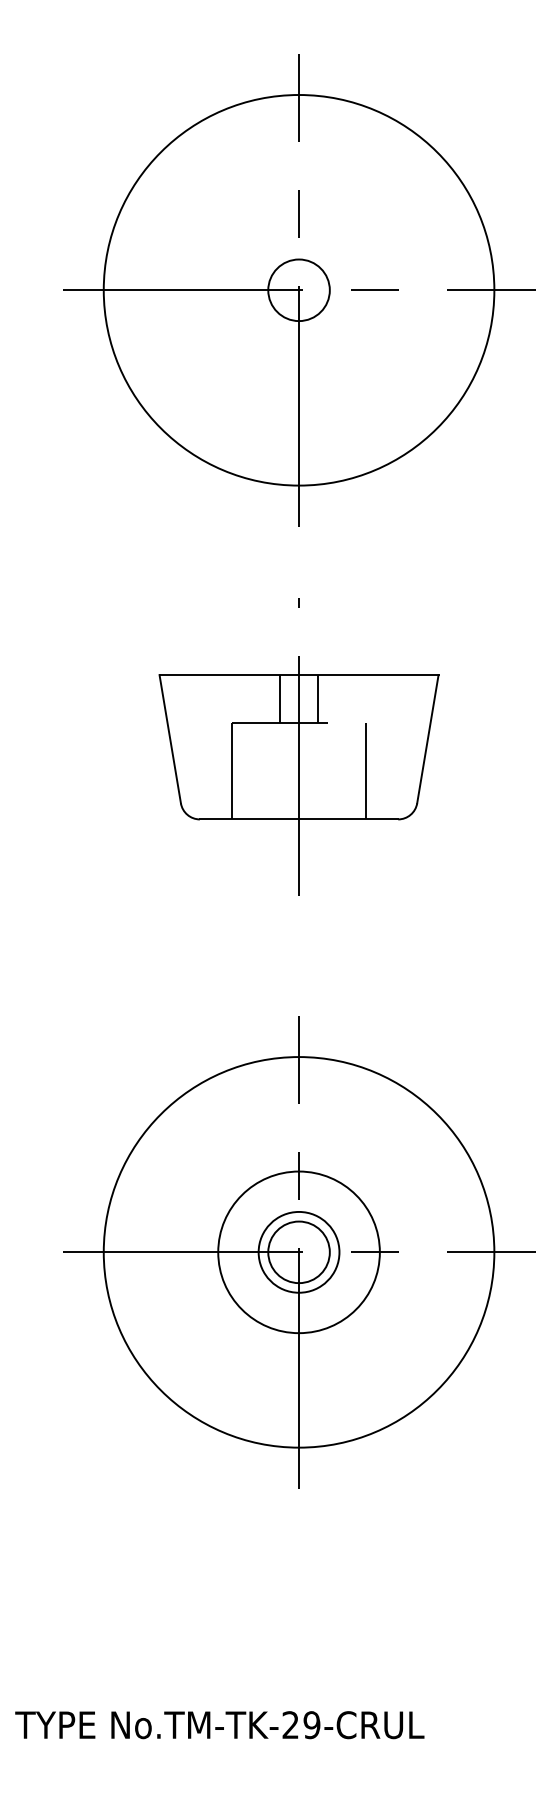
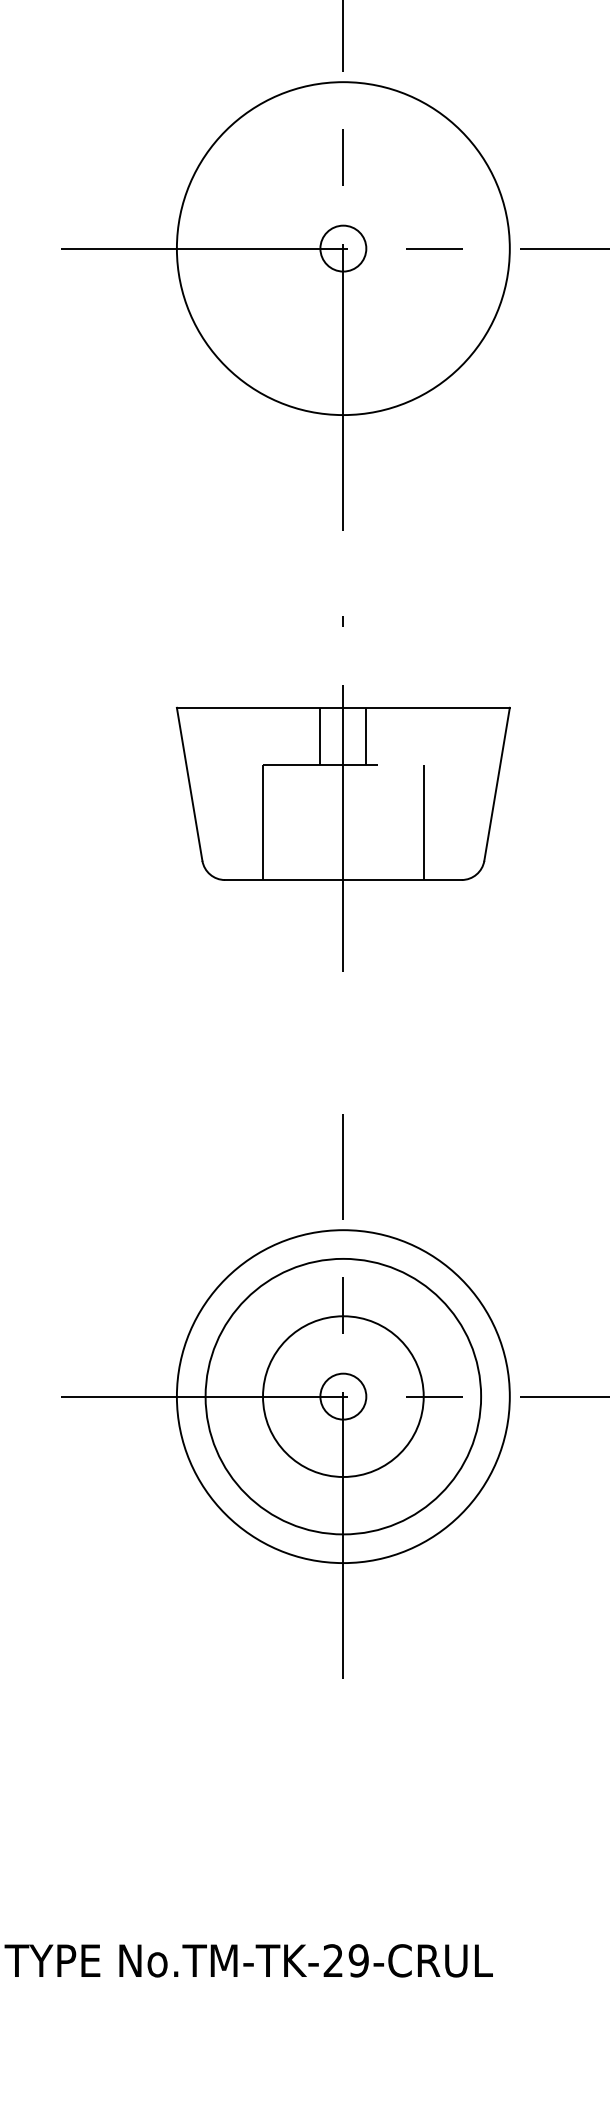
circle: (298, 289) -> (342, 247), size x0.71
circle: (298, 290) -> (342, 248), size x0.62
circle: (298, 1251) -> (342, 1395), size x0.71
circle: (298, 1251) -> (342, 1395), size x1.43
circle: (298, 1252) -> (342, 1396), size x0.62
circle: (298, 1252) -> (342, 1396), size x1.67

